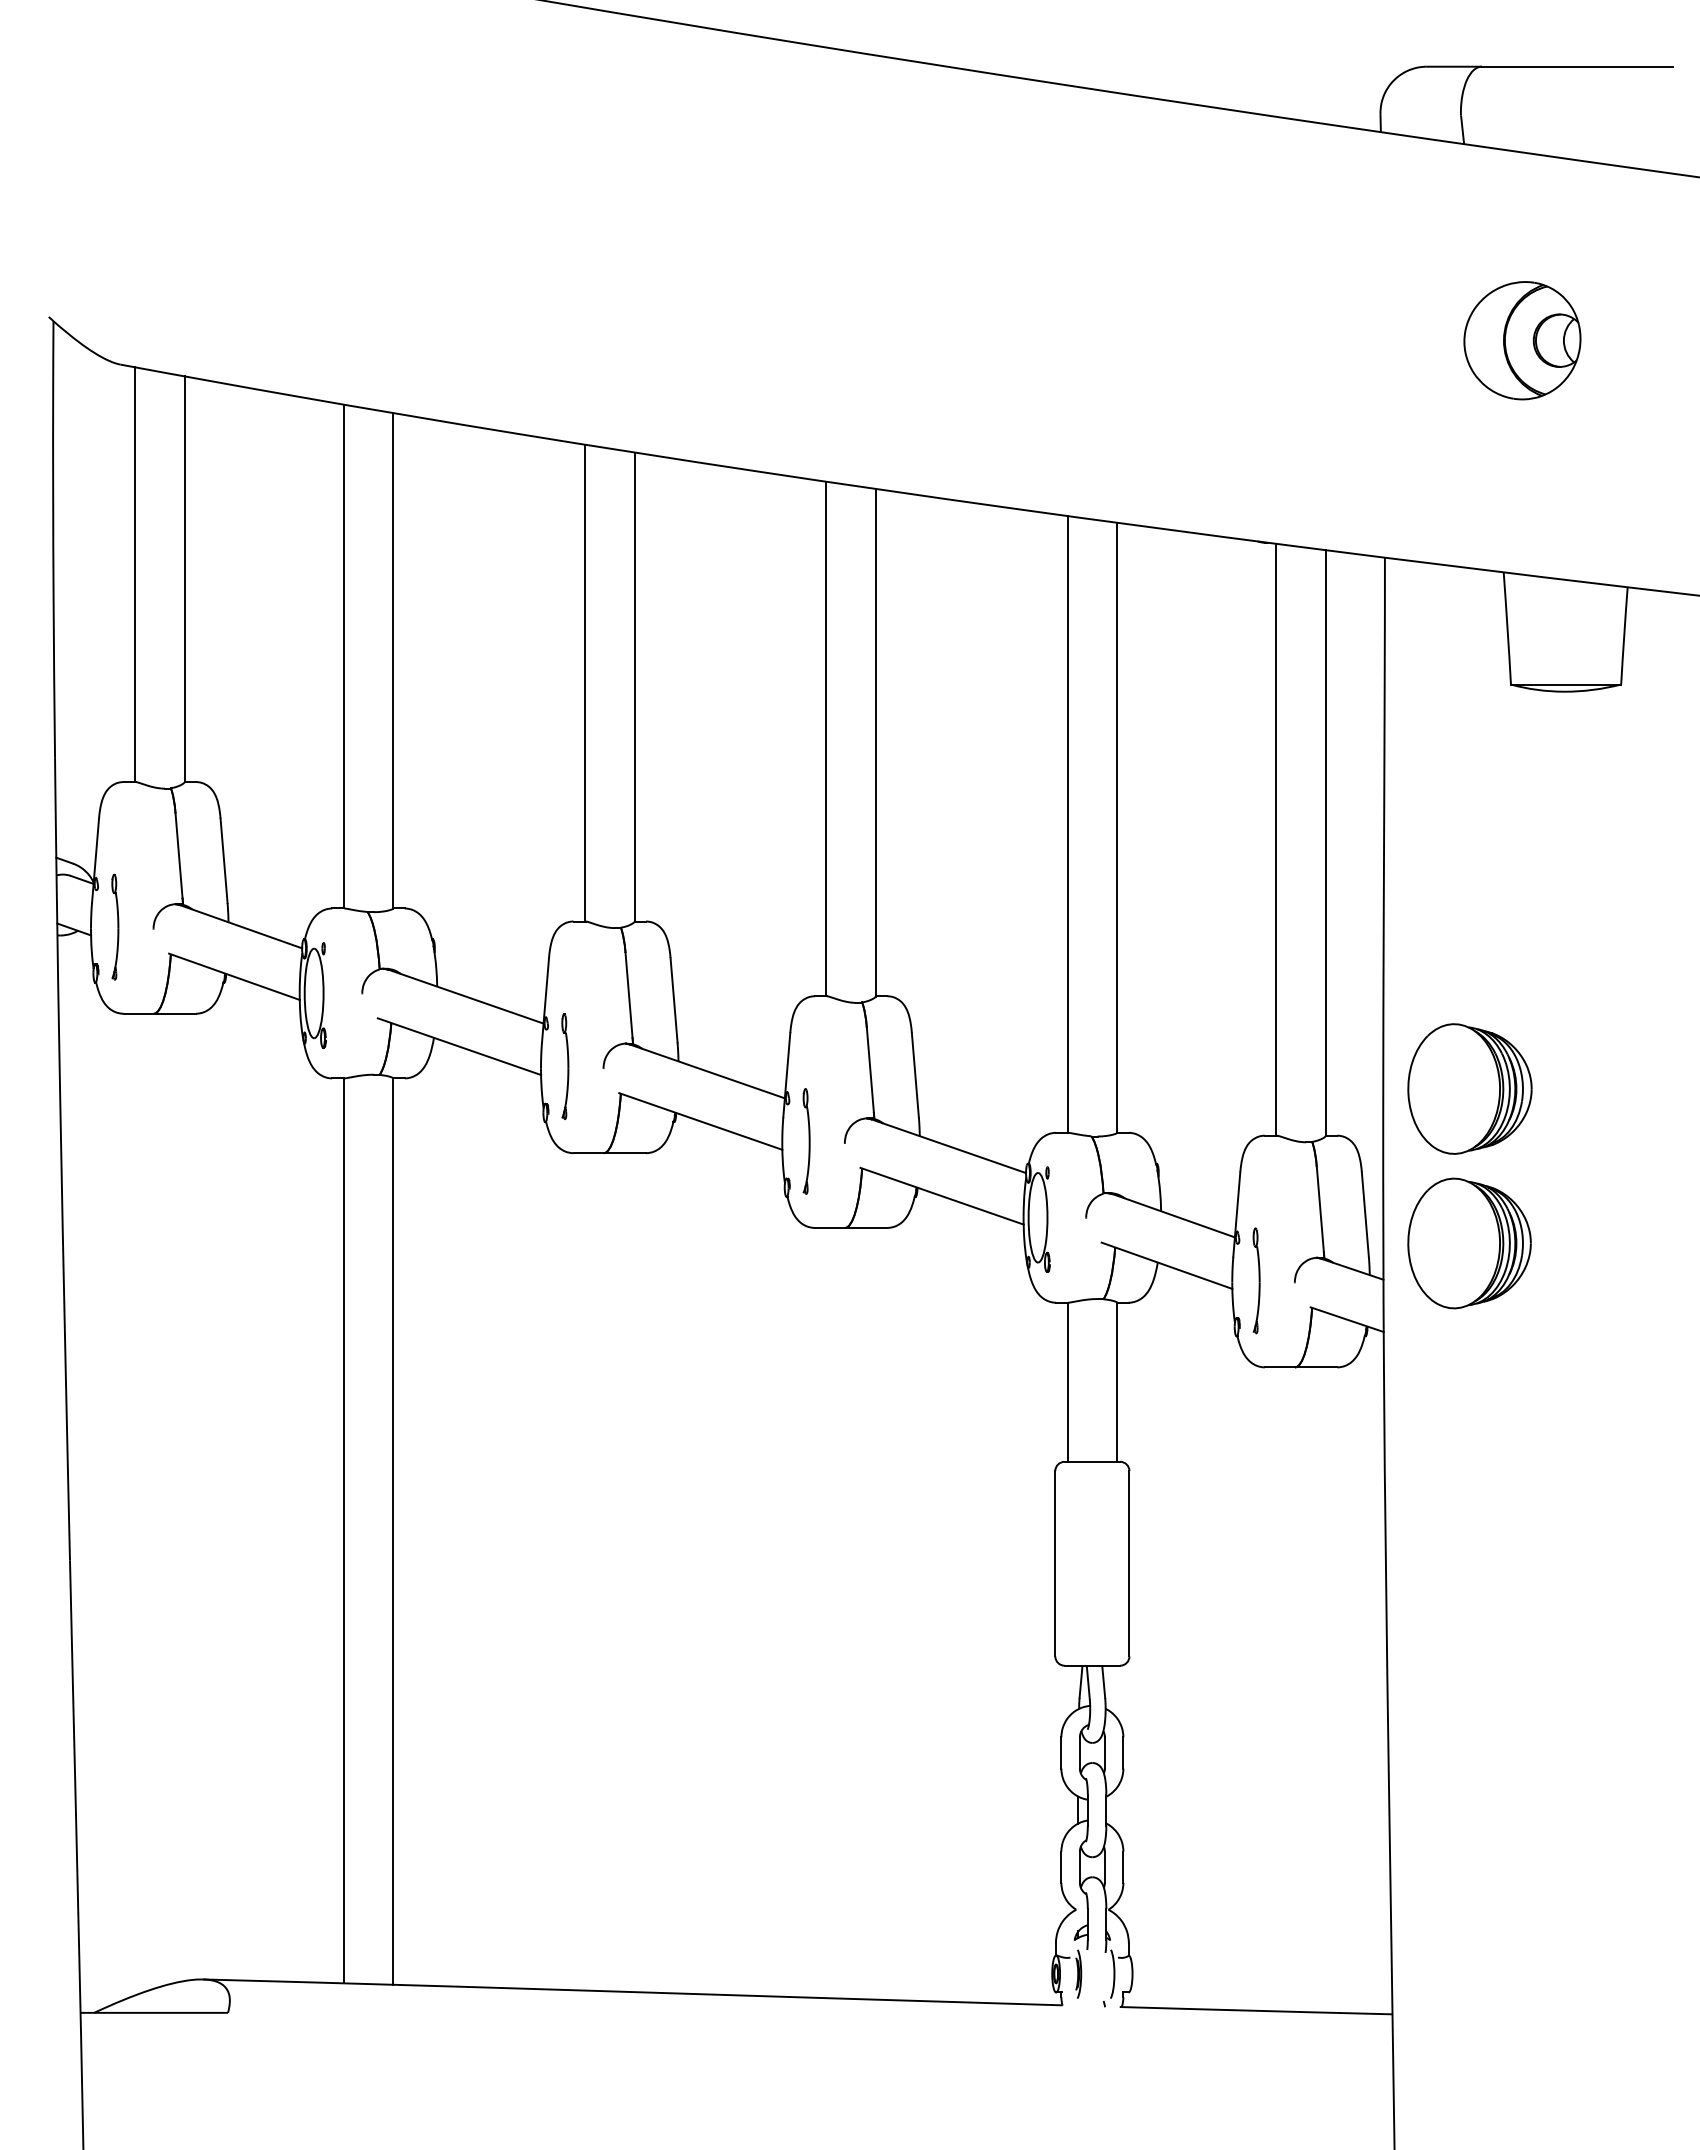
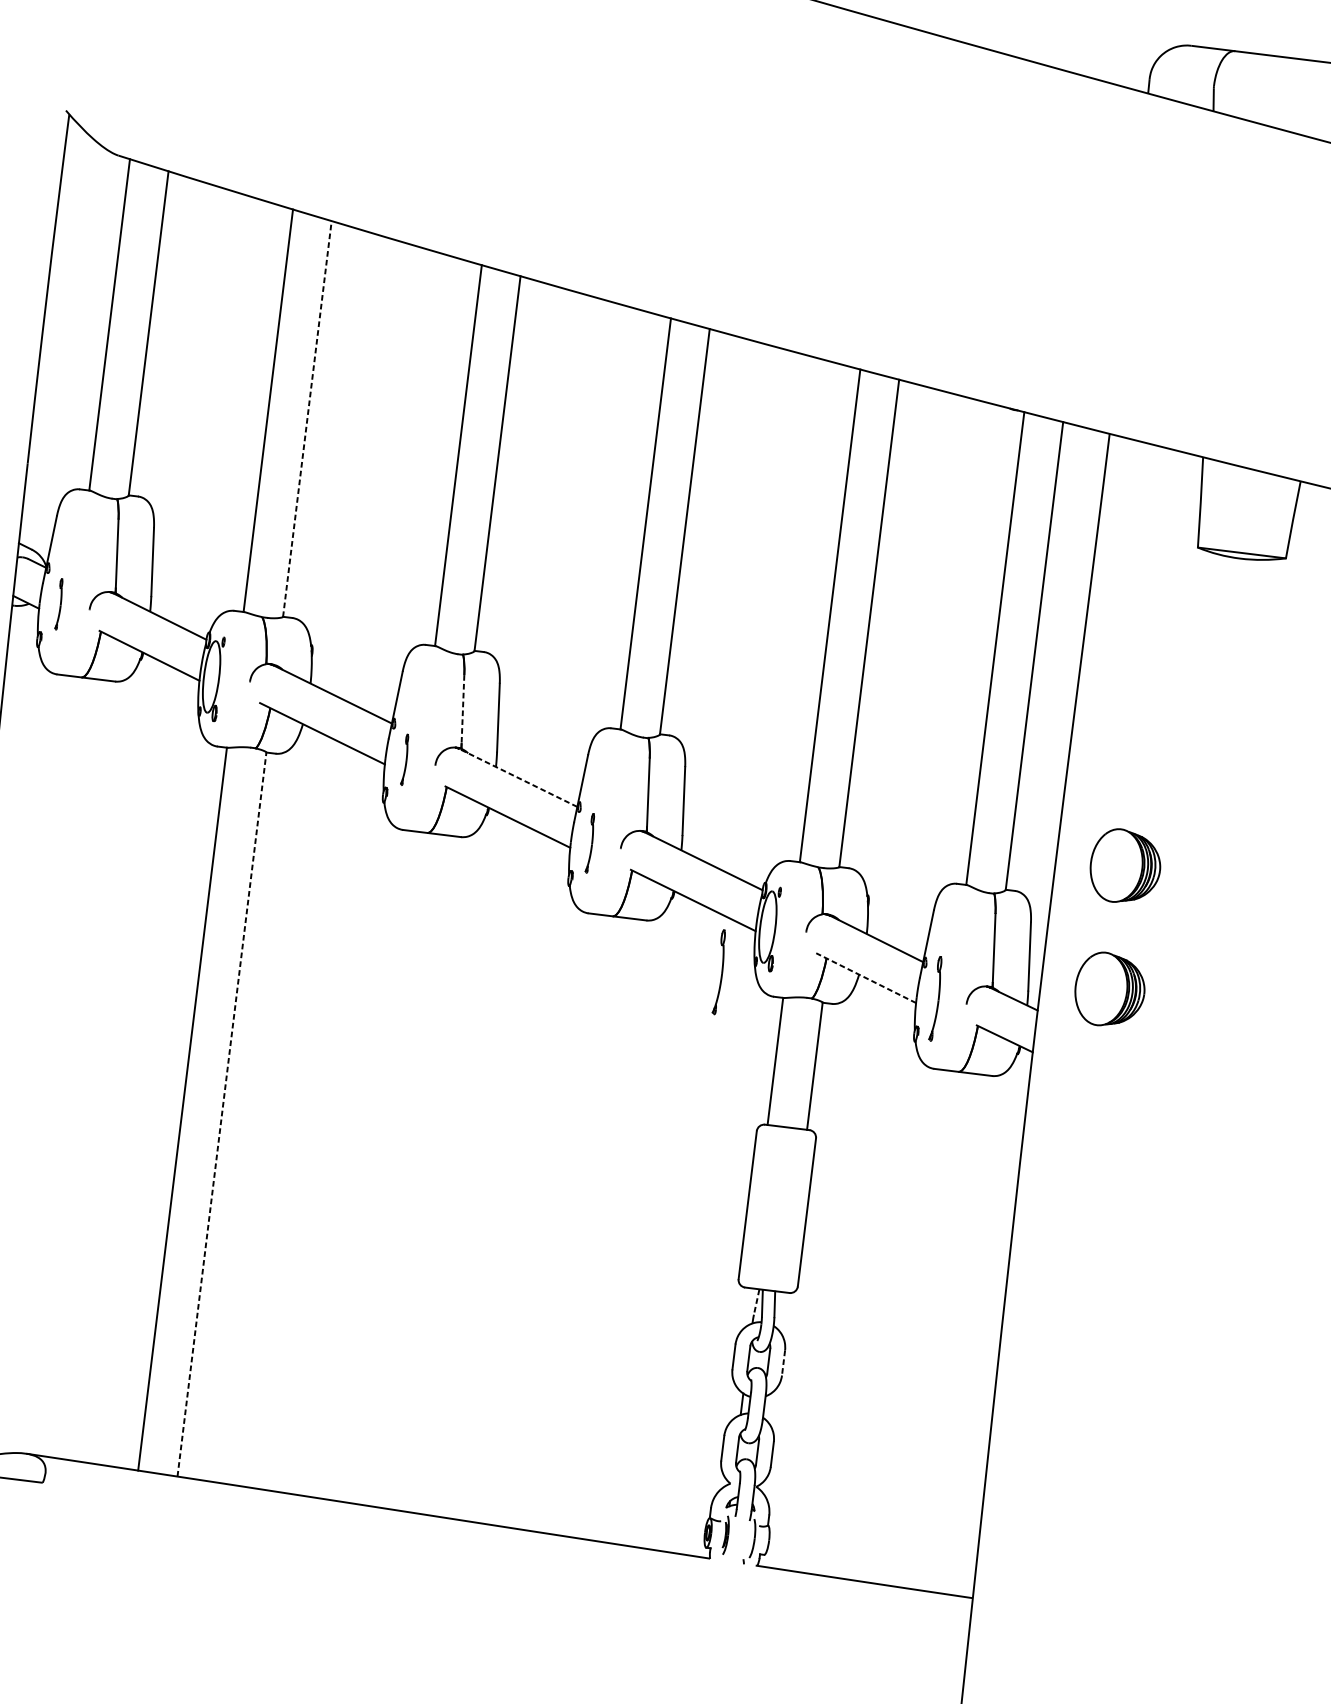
part: (1522, 340) -> (1240, 273), removed
line: (393, 660) -> (307, 418), solid -> dashed
part: (115, 926) -> (59, 603), size x0.6
line: (629, 995) -> (463, 709), solid -> dashed
part: (565, 1066) -> (405, 759), size x0.6
line: (707, 1071) -> (518, 777), solid -> dashed
part: (1469, 1088) -> (1125, 866), size x0.7
part: (806, 1141) -> (590, 843), size x0.7
part: (1469, 1243) -> (1109, 990), size x0.7
line: (1166, 1265) -> (865, 977), solid -> dashed
part: (985, 1280) -> (719, 972), added
line: (393, 1531) -> (222, 1114), solid -> dashed
line: (1081, 1681) -> (757, 1301), solid -> dashed
line: (1123, 1752) -> (783, 1362), solid -> dashed

